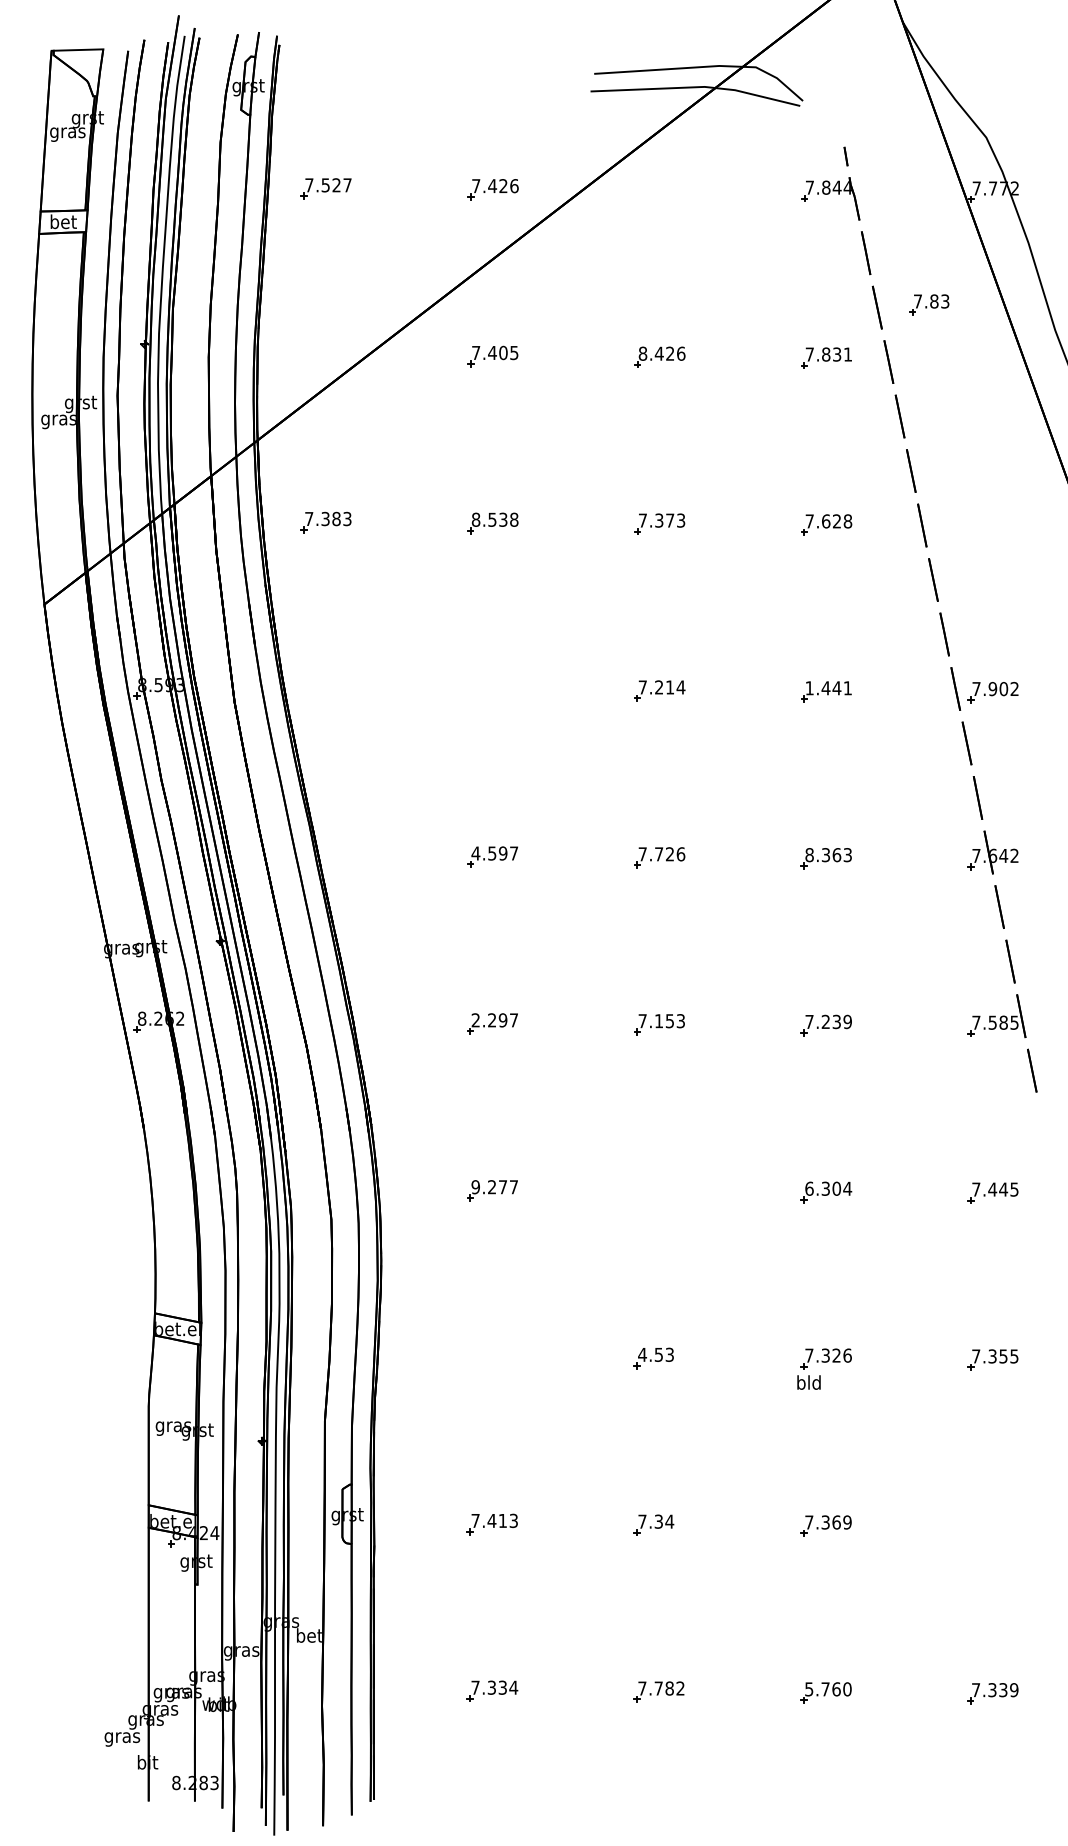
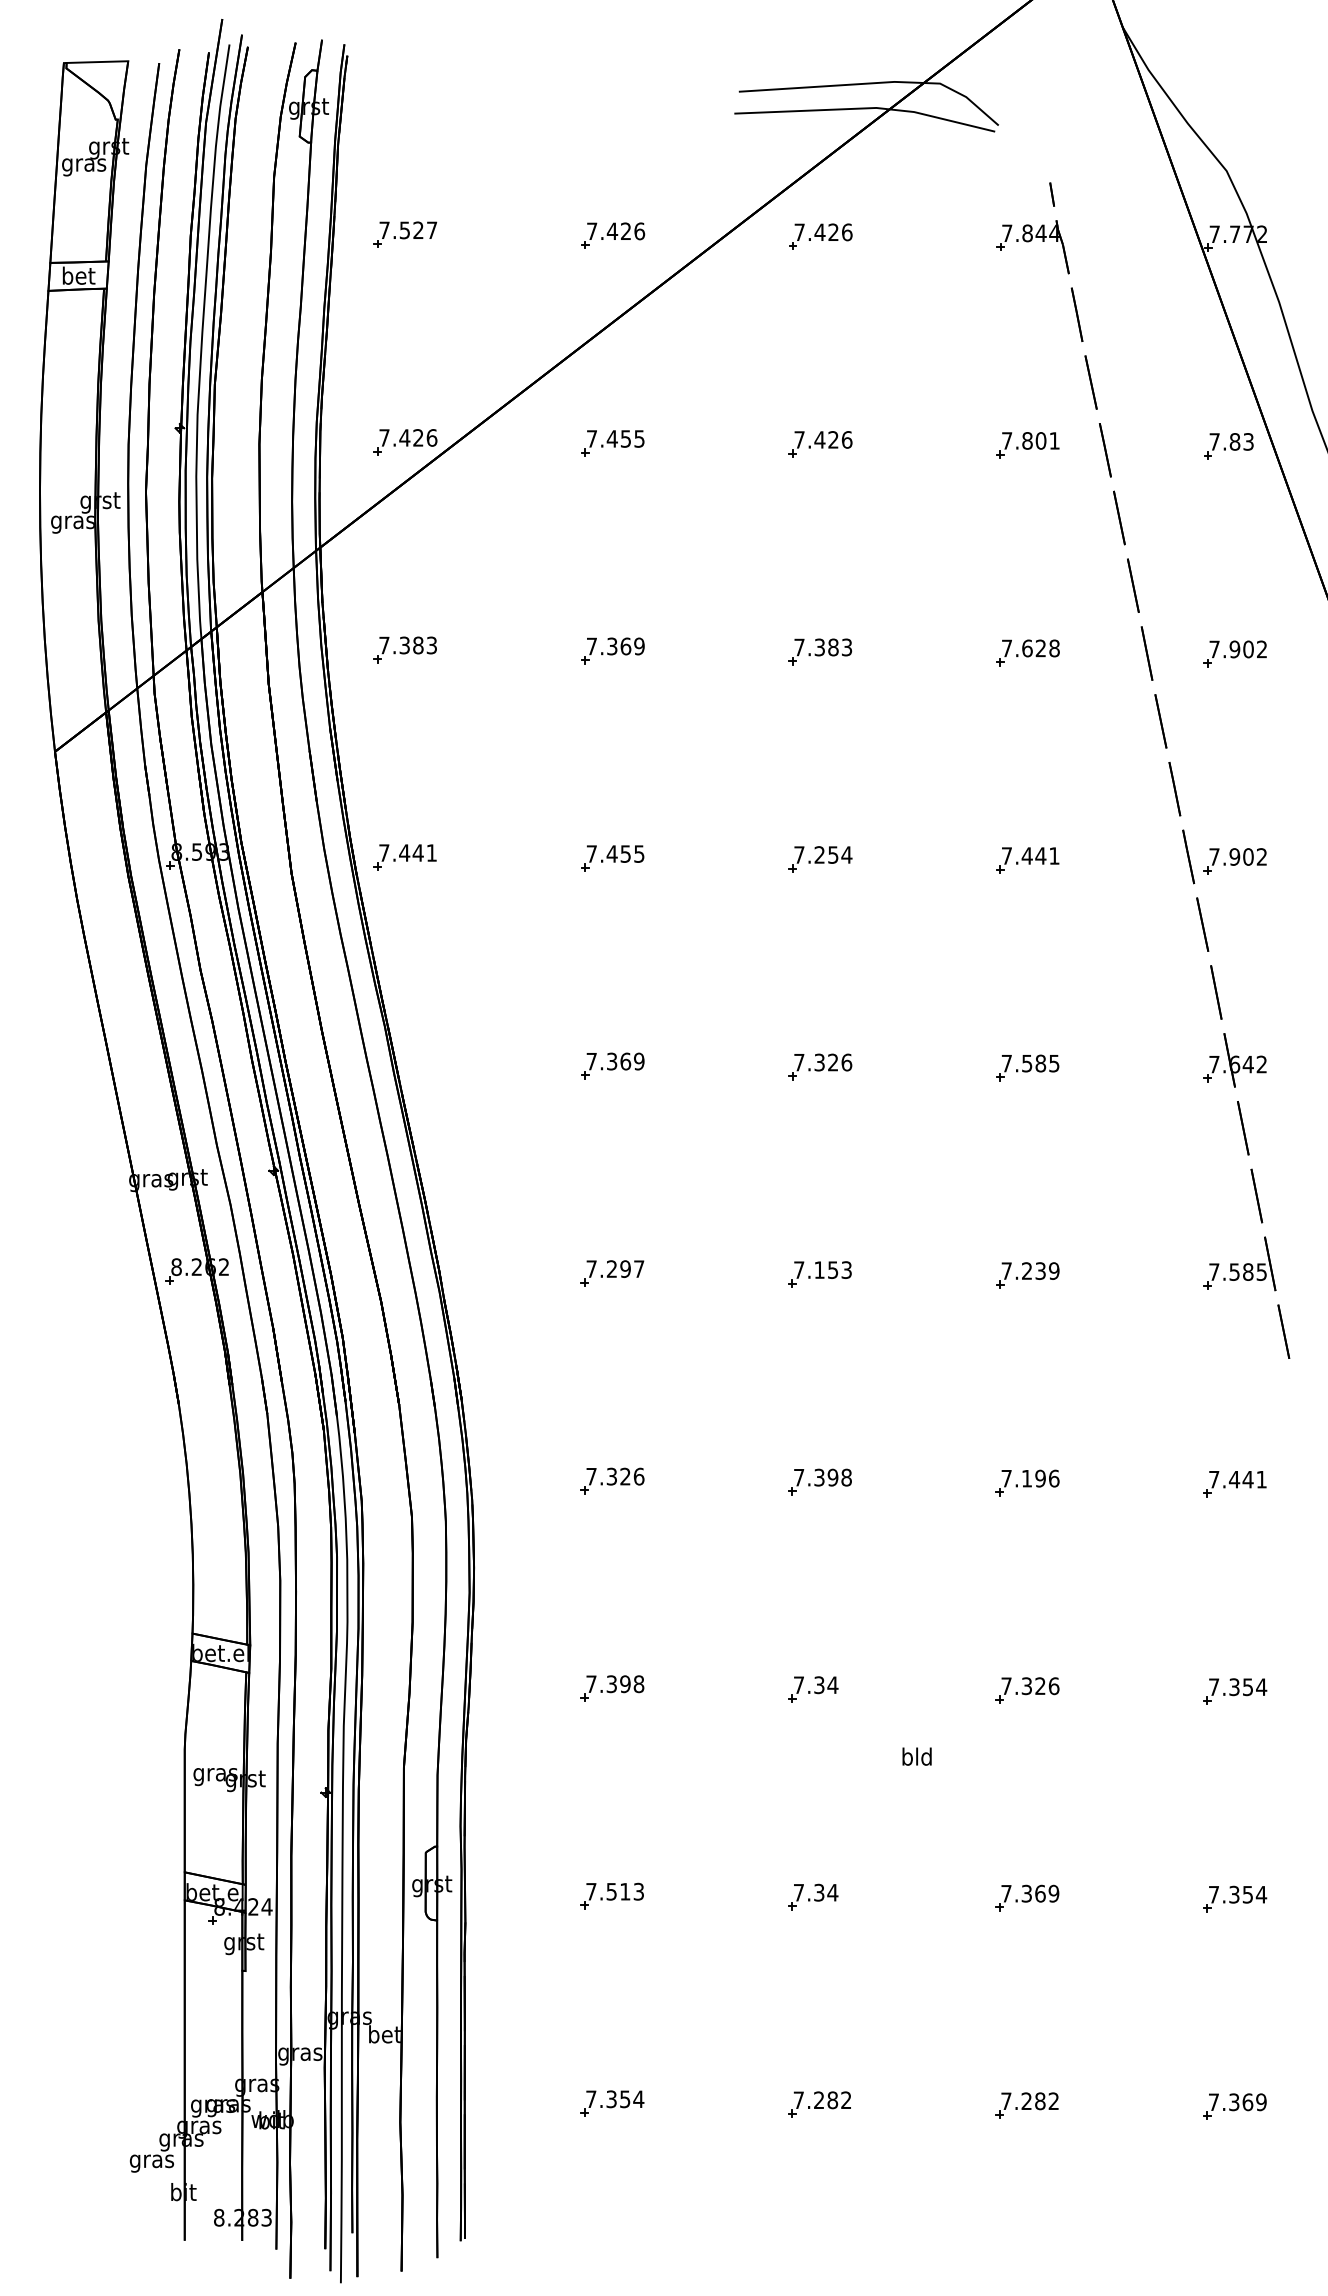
part: (659, 190) -> (820, 236), added
part: (929, 305) -> (1228, 446), moved
text: (503, 352) -> (625, 438), 7.405 -> 7.455
text: (642, 353) -> (799, 439), 8.426 -> 7.426
text: (836, 354) -> (1040, 440), 7.831 -> 7.801
part: (326, 355) -> (405, 442), added
text: (495, 519) -> (615, 646), 8.538 -> 7.369
text: (670, 520) -> (833, 647), 7.373 -> 7.383
part: (992, 525) -> (1234, 653), added
text: (670, 687) -> (833, 854), 7.214 -> 7.254
text: (809, 687) -> (1006, 855), 1.441 -> 7.441
part: (325, 689) -> (404, 857), added
part: (492, 690) -> (612, 858), added
text: (495, 853) -> (615, 1061), 4.597 -> 7.369
text: (659, 854) -> (819, 1062), 7.726 -> 7.326
text: (828, 855) -> (1030, 1063), 8.363 -> 7.585
text: (475, 1019) -> (591, 1268), 2.297 -> 7.297
text: (495, 1187) -> (615, 1476), 9.277 -> 7.326
text: (828, 1188) -> (1030, 1478), 6.304 -> 7.196
text: (1014, 1189) -> (1261, 1479), 7.445 -> 7.441
part: (659, 1191) -> (819, 1481), added
text: (655, 1355) -> (815, 1685), 4.53 -> 7.34
text: (1014, 1356) -> (1261, 1687), 7.355 -> 7.354
part: (492, 1357) -> (612, 1688), added
text: (808, 1382) -> (916, 1756), moved
text: (491, 1520) -> (611, 1891), 7.413 -> 7.513
part: (993, 1526) -> (1235, 1898), added
text: (503, 1687) -> (625, 2098), 7.334 -> 7.354
text: (659, 1687) -> (819, 2099), 7.782 -> 7.282
text: (828, 1689) -> (1030, 2101), 5.760 -> 7.282
text: (1003, 1690) -> (1247, 2102), 7.339 -> 7.369

